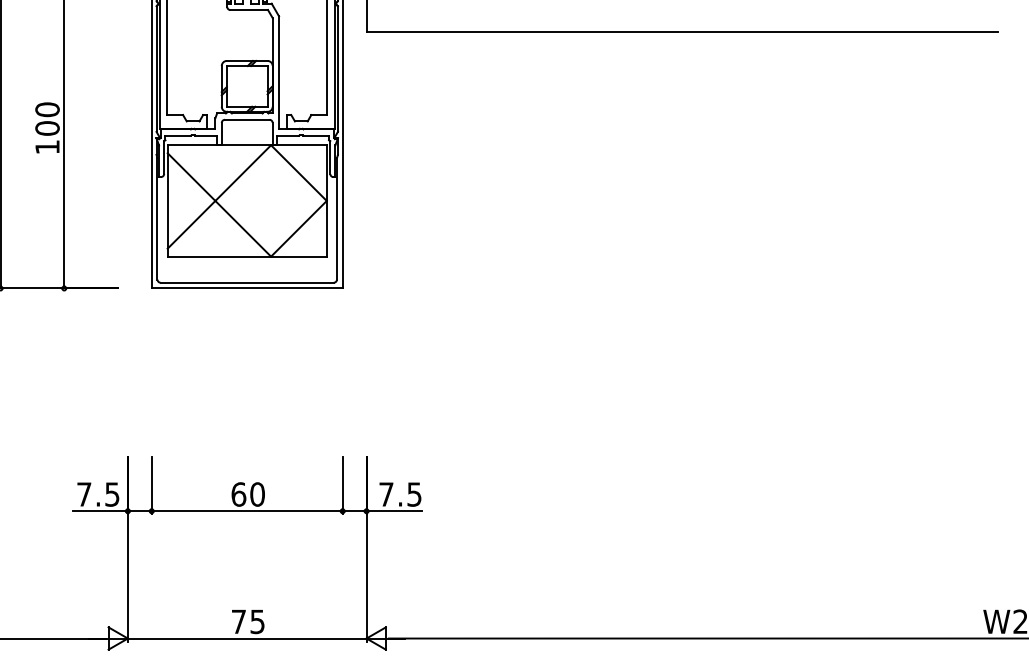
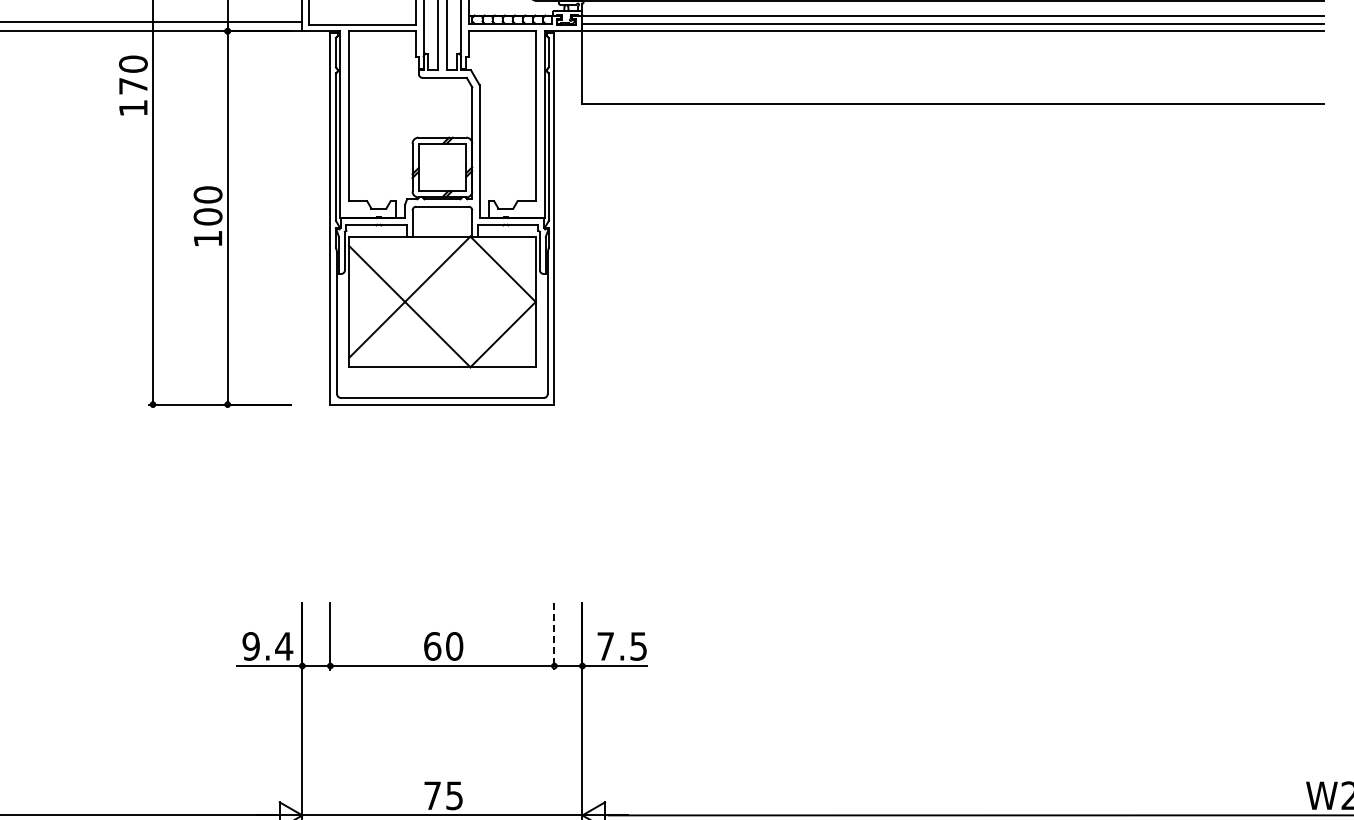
line: (342, 486) -> (554, 636), solid -> dashed
text: (98, 494) -> (267, 646), 7.5 -> 9.4

